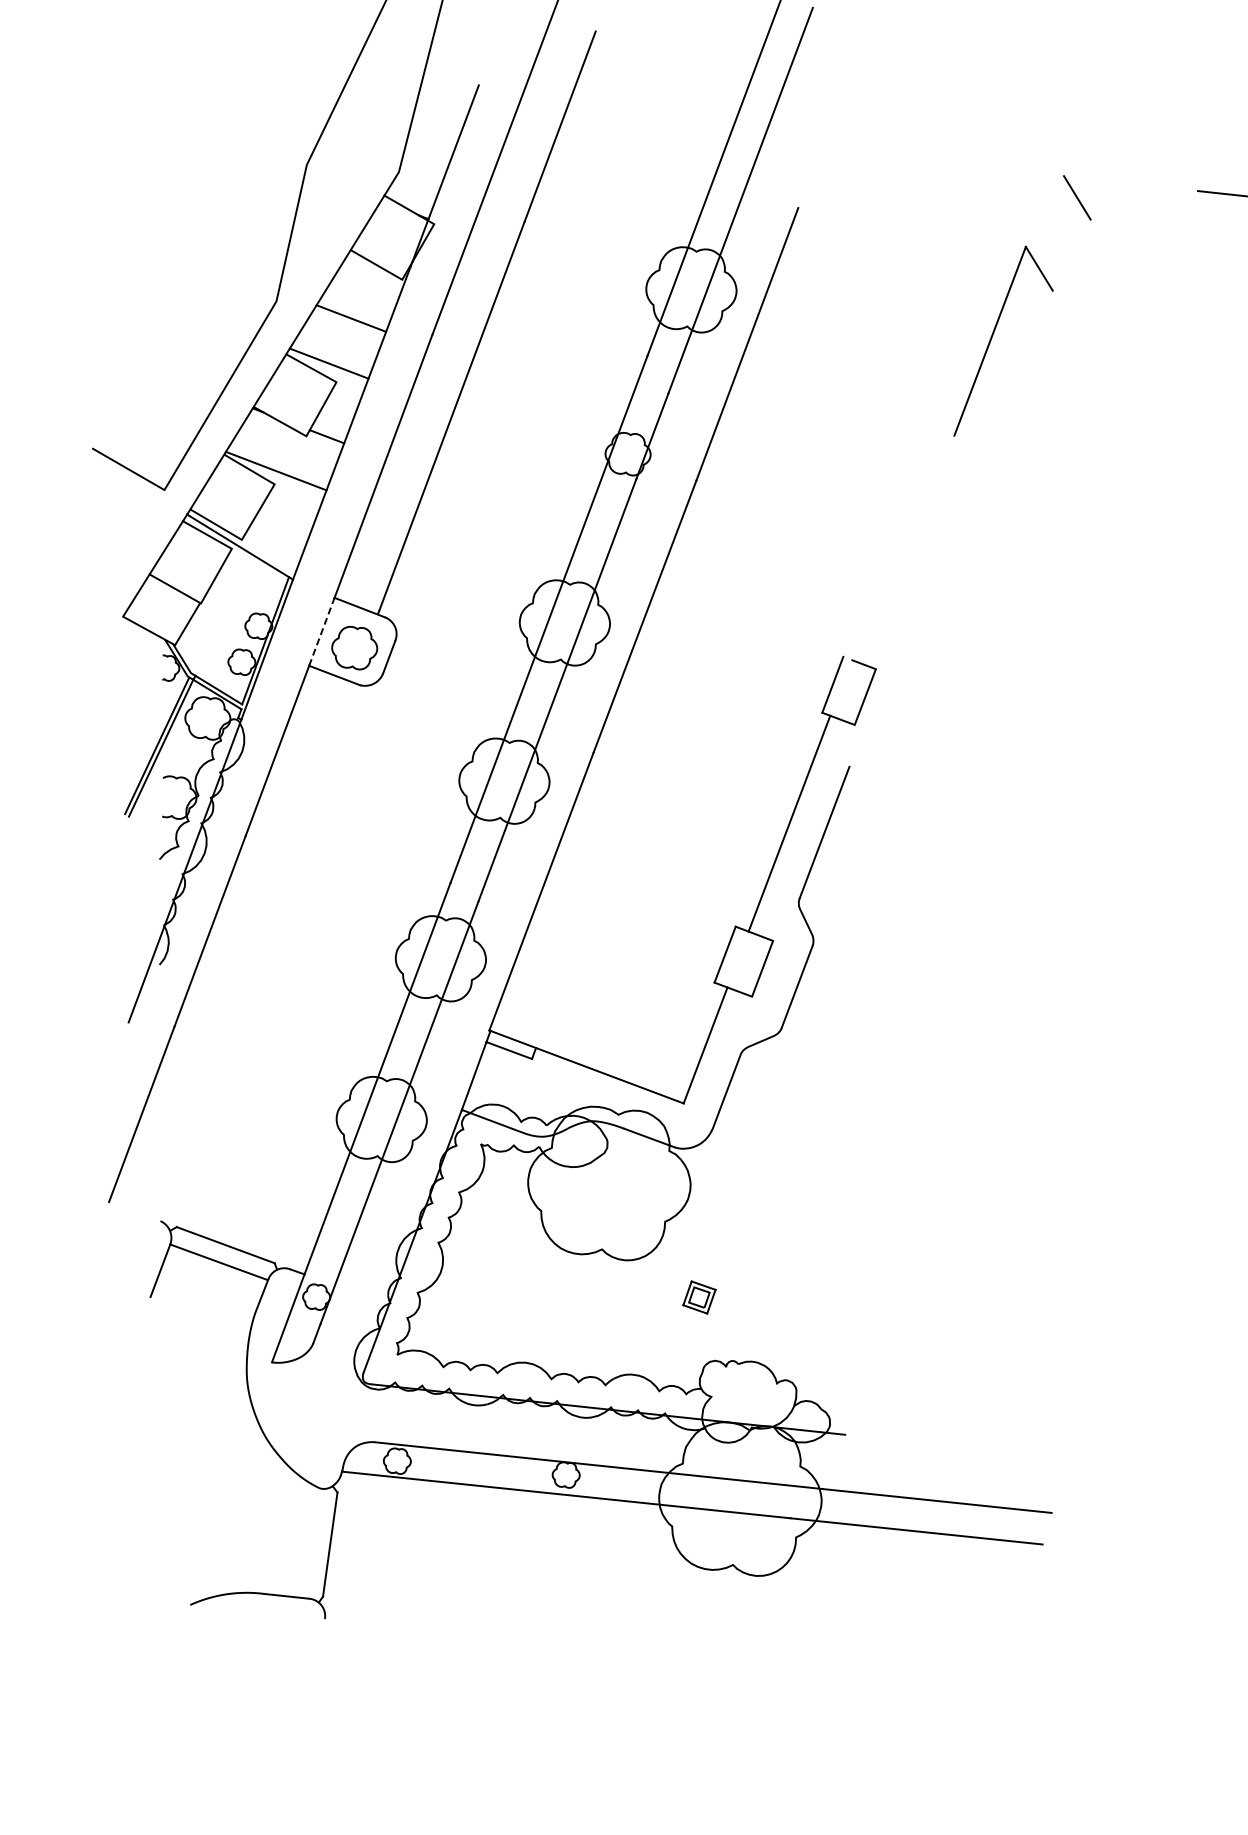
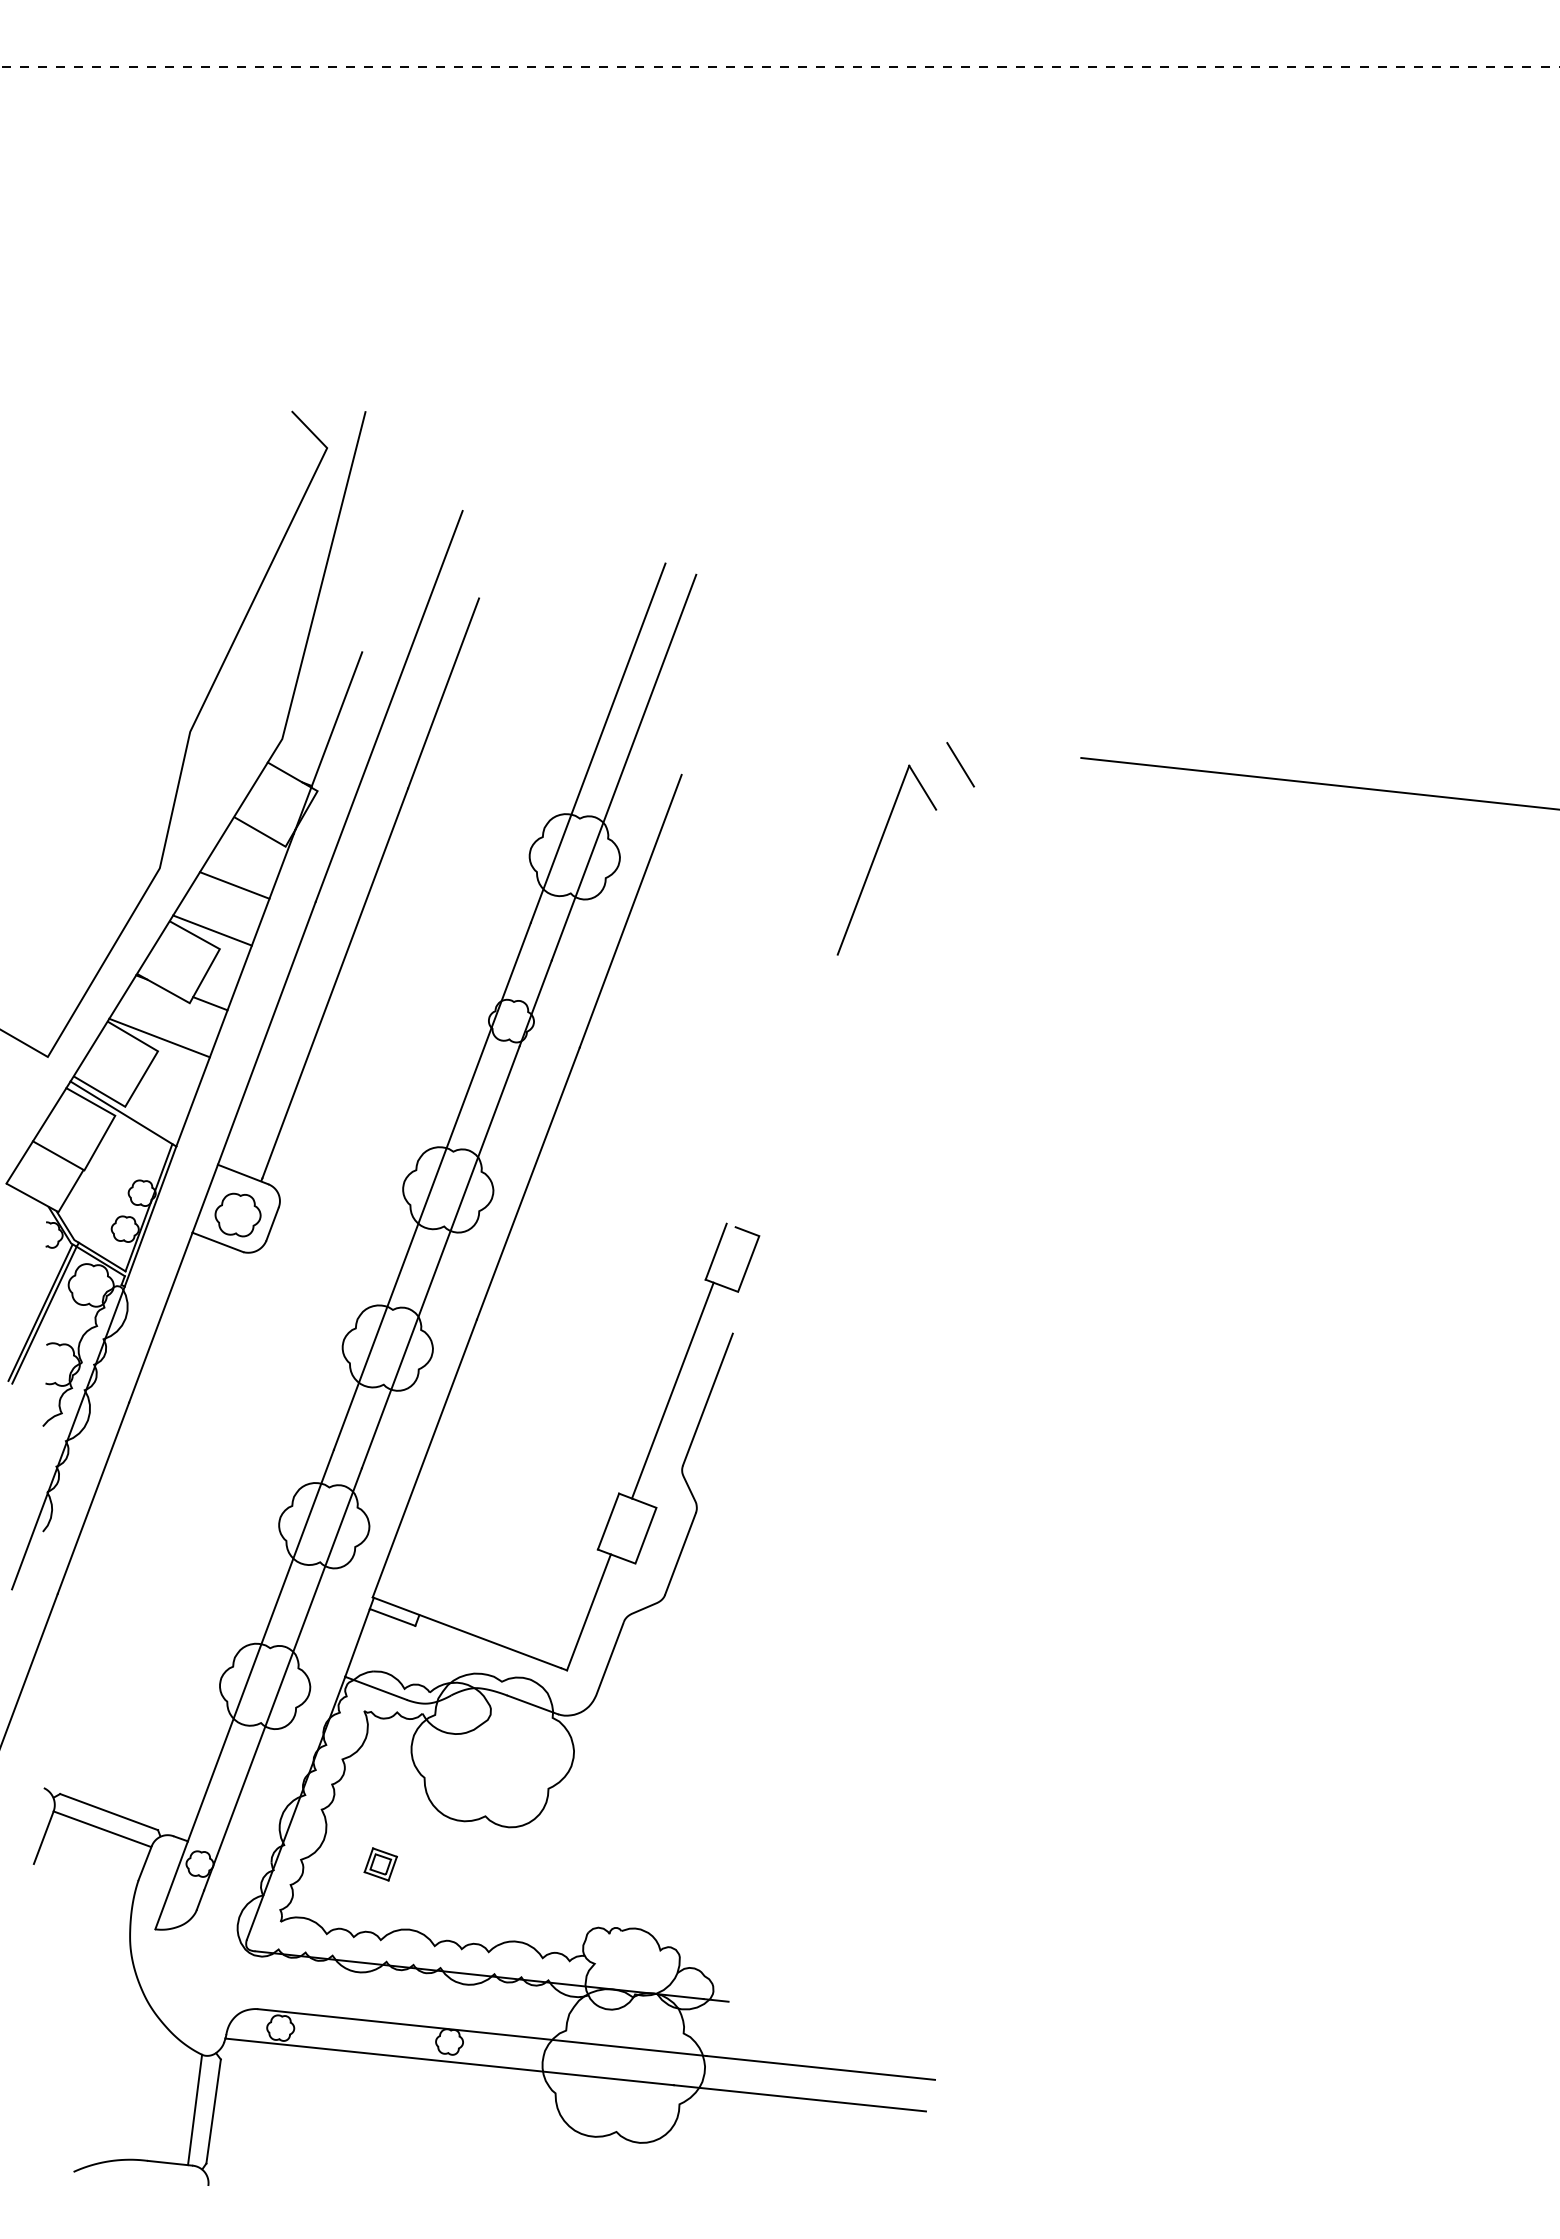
part: (993, 336) -> (876, 855), moved
line: (322, 631) -> (205, 1198), dashed -> solid
part: (699, 1297) -> (380, 1864), moved
line: (312, 1542) -> (195, 2109), added

